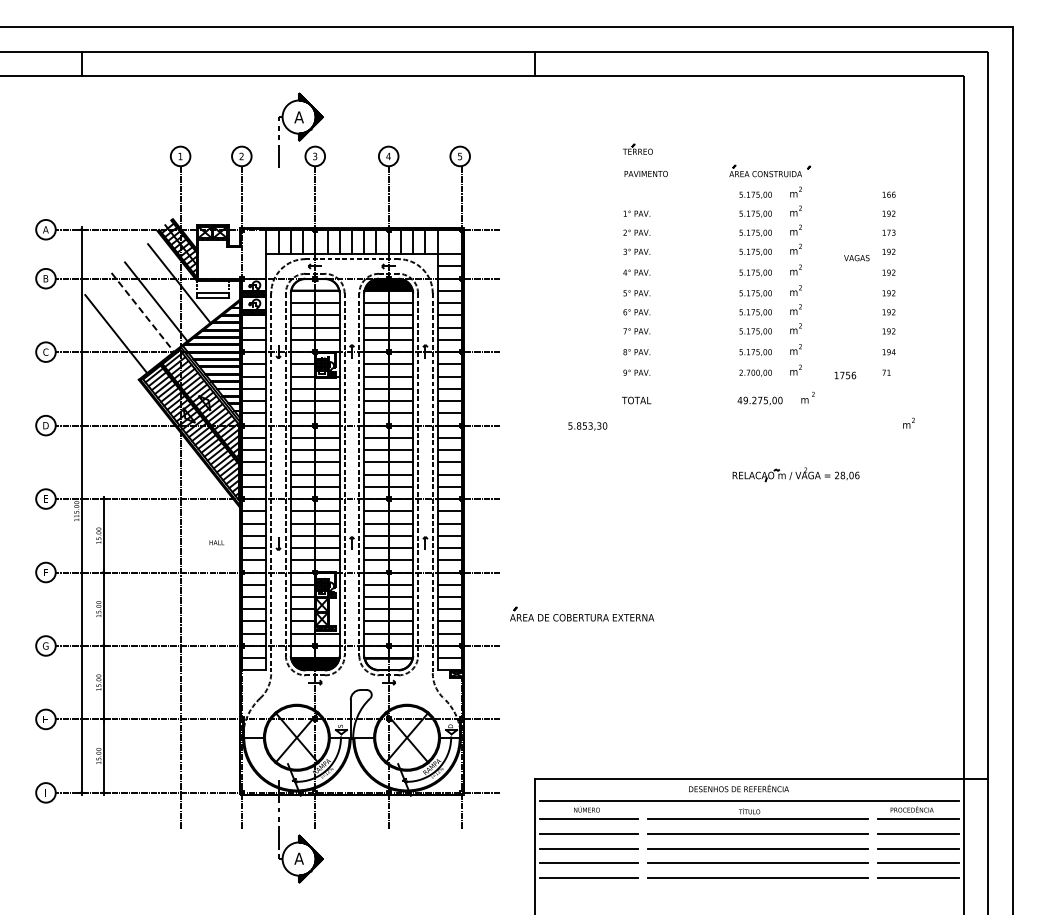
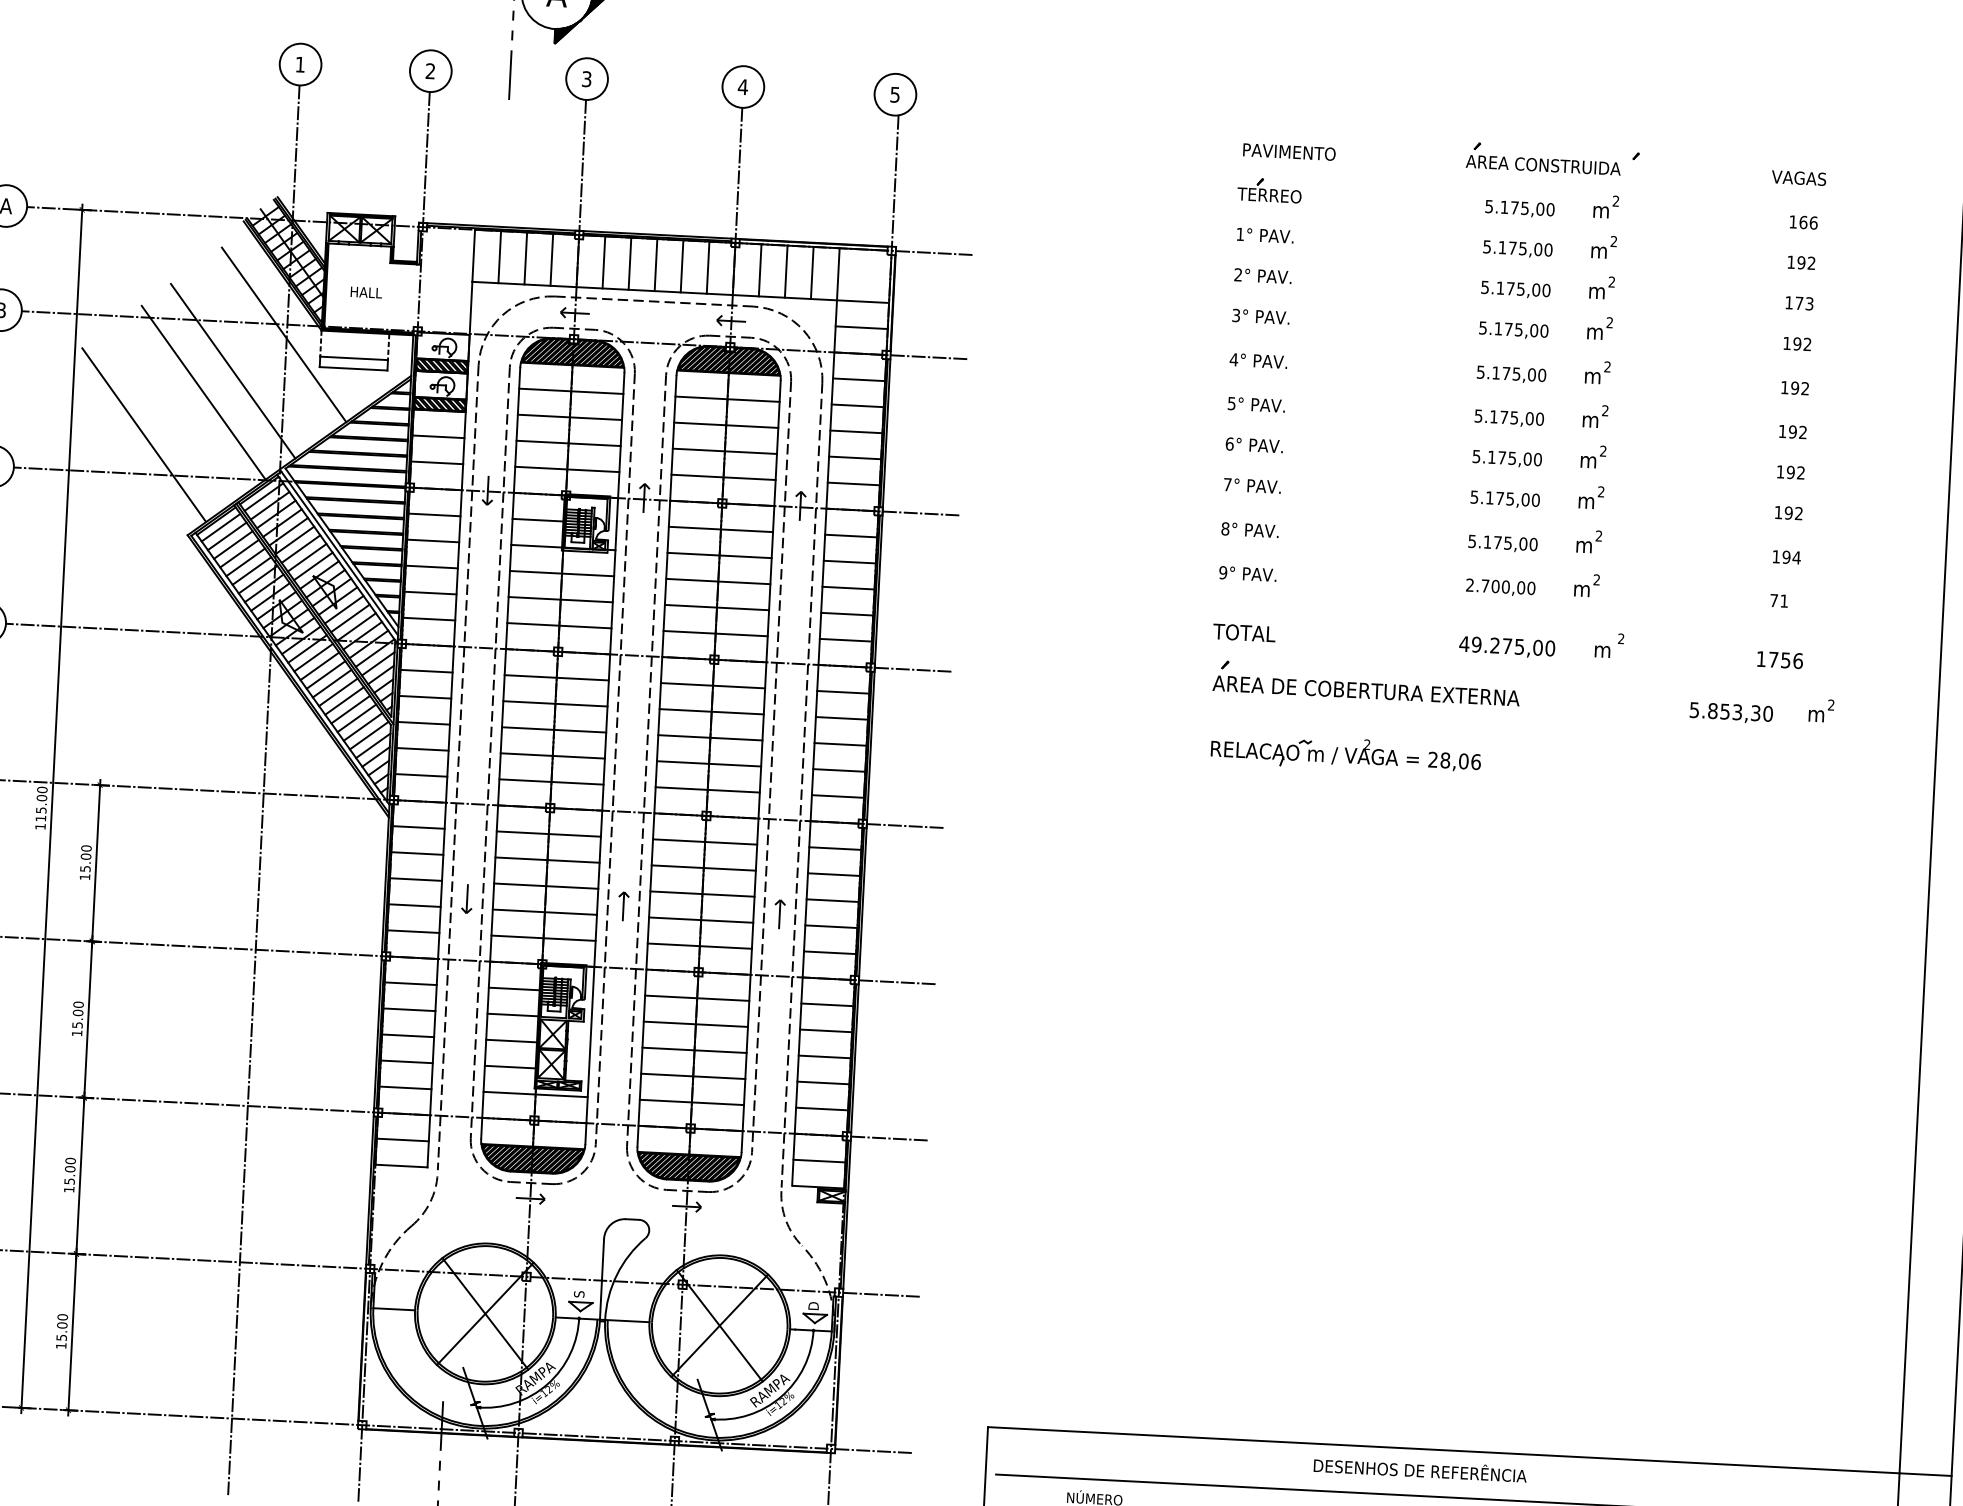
part: (637, 148) -> (1268, 188), moved
text: (856, 258) -> (1798, 178), moved
hatch: (314, 284) -> (571, 351), added
line: (143, 312) -> (204, 392), dashed -> solid
text: (845, 375) -> (1780, 660), moved
text: (587, 426) -> (1730, 713), moved
part: (795, 474) -> (1344, 753), moved
text: (216, 542) -> (365, 291), moved
part: (582, 613) -> (1367, 681), moved
hatch: (388, 664) -> (688, 1167), added

